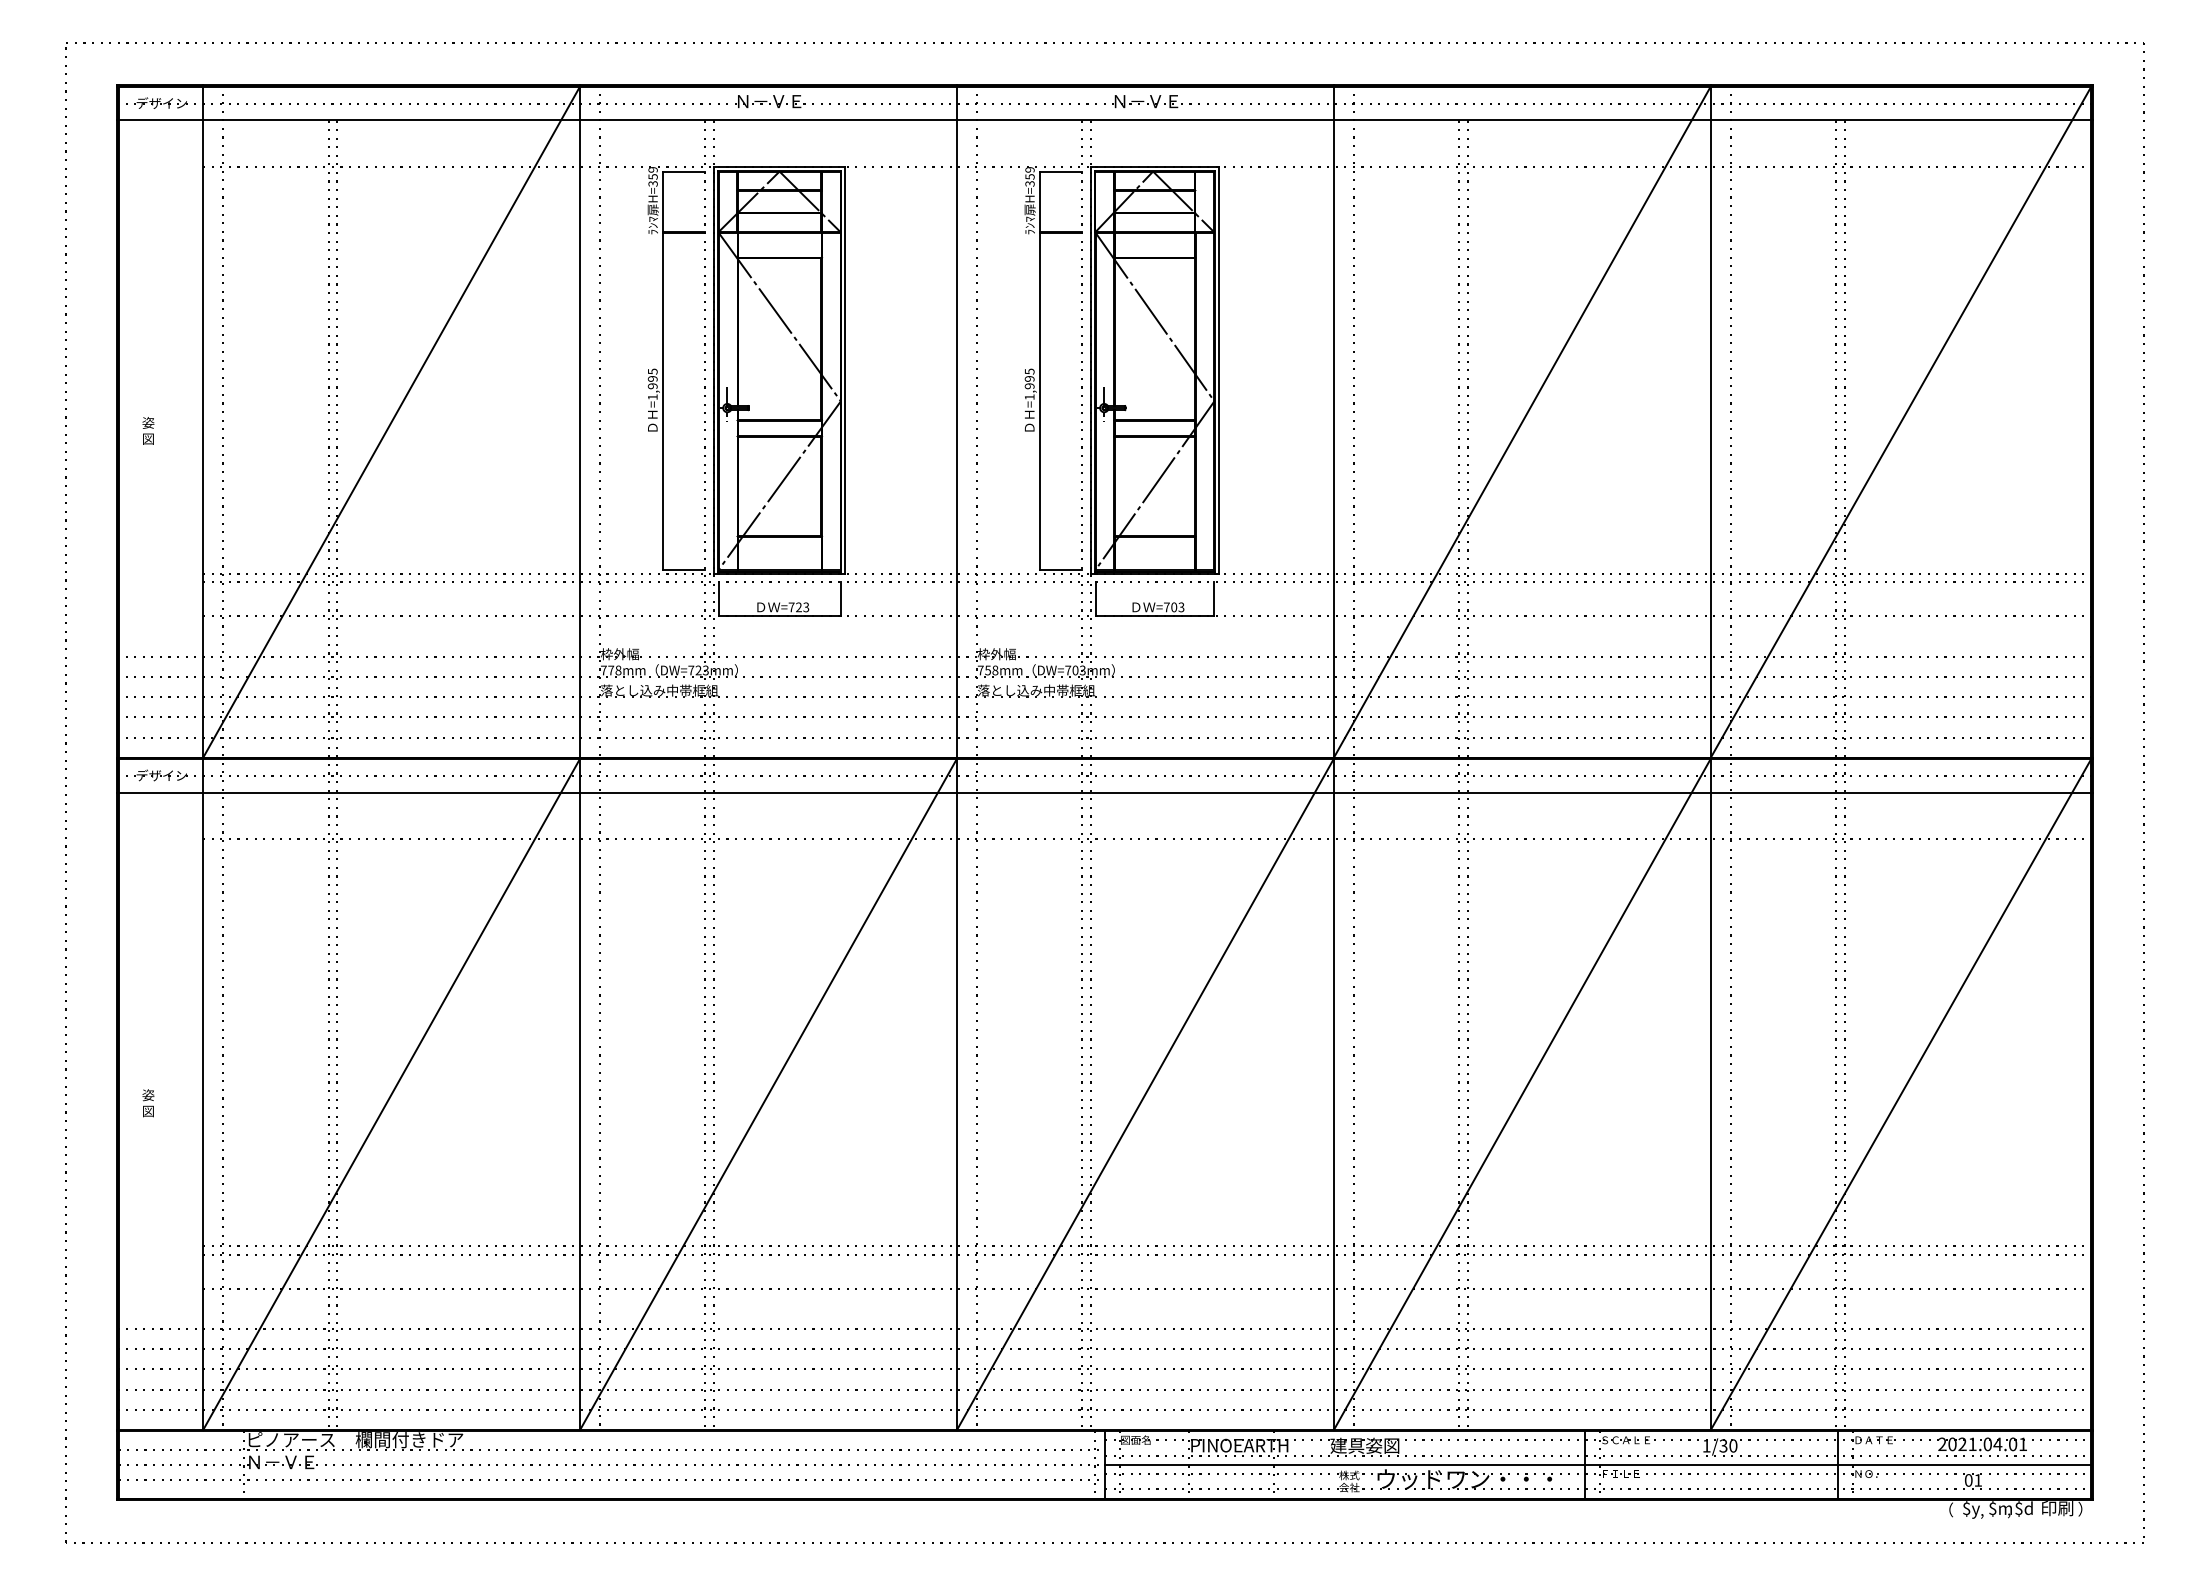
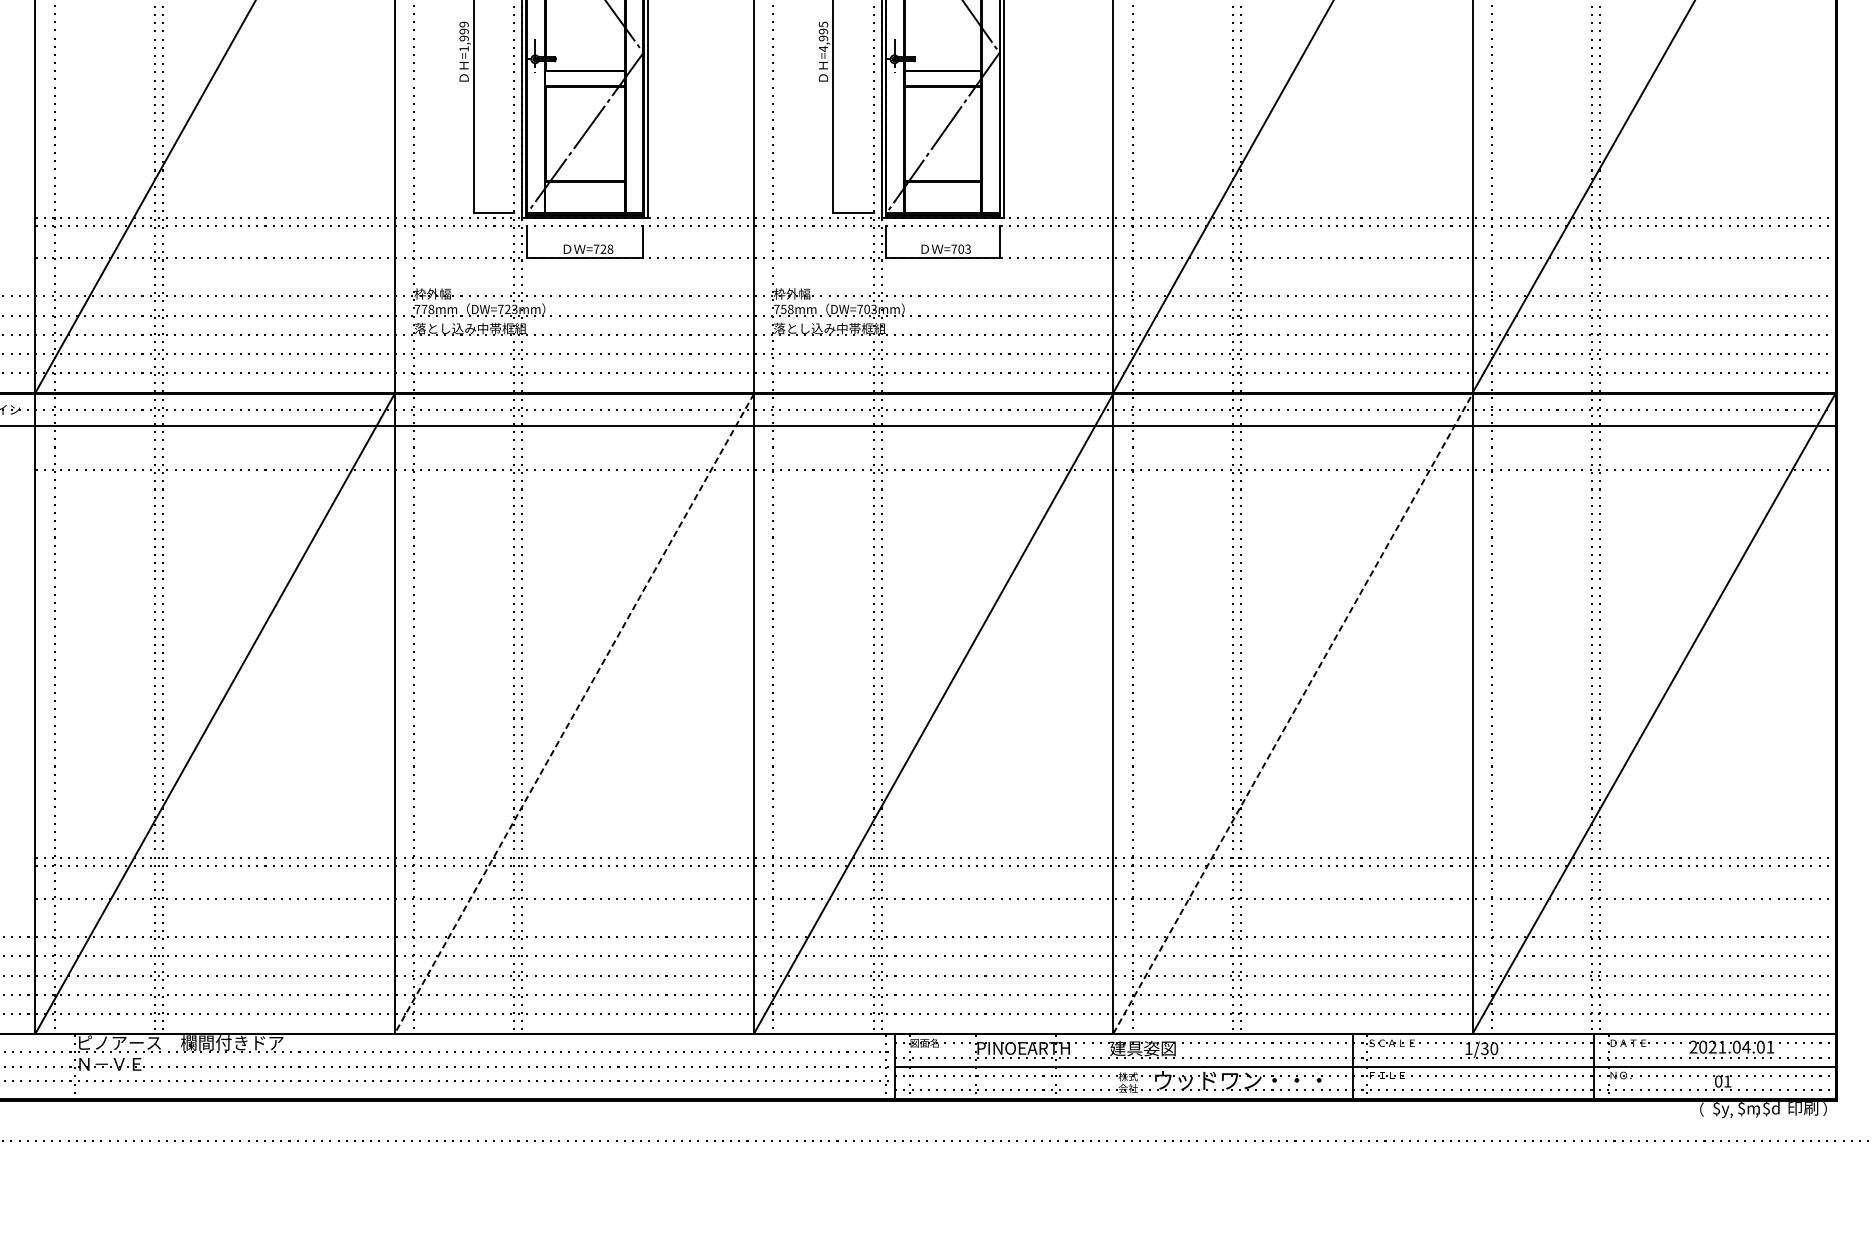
text: (652, 371) -> (463, 24), =1,995 -> =1,999
text: (1029, 397) -> (823, 49), =1,995 -> =4,995
text: (806, 606) -> (610, 248), =723 -> =728
line: (768, 1094) -> (574, 713), solid -> dashed
line: (1522, 1094) -> (1293, 713), solid -> dashed

